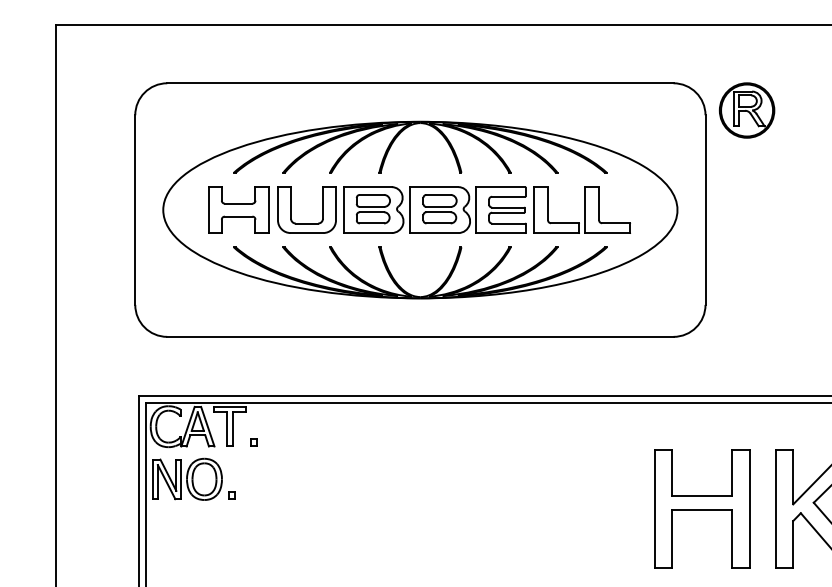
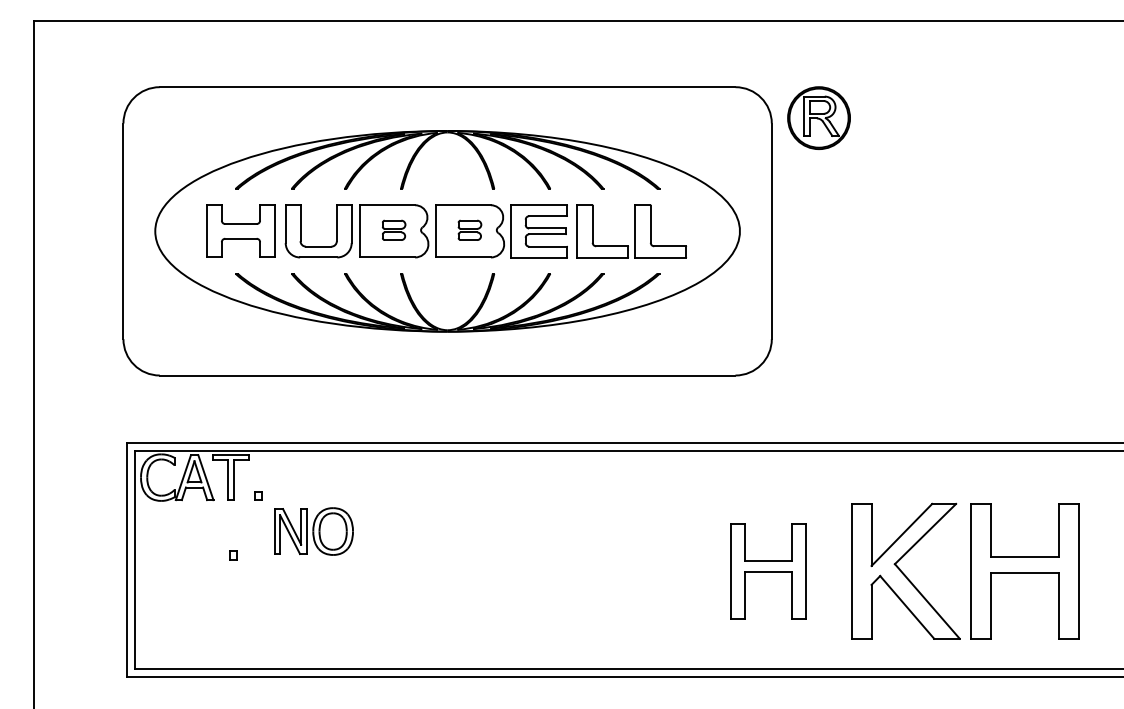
part: (372, 209) -> (393, 230), size x0.6
part: (439, 209) -> (469, 230), size x0.6
part: (187, 479) -> (313, 531), moved
part: (702, 509) -> (768, 571), size x0.7

